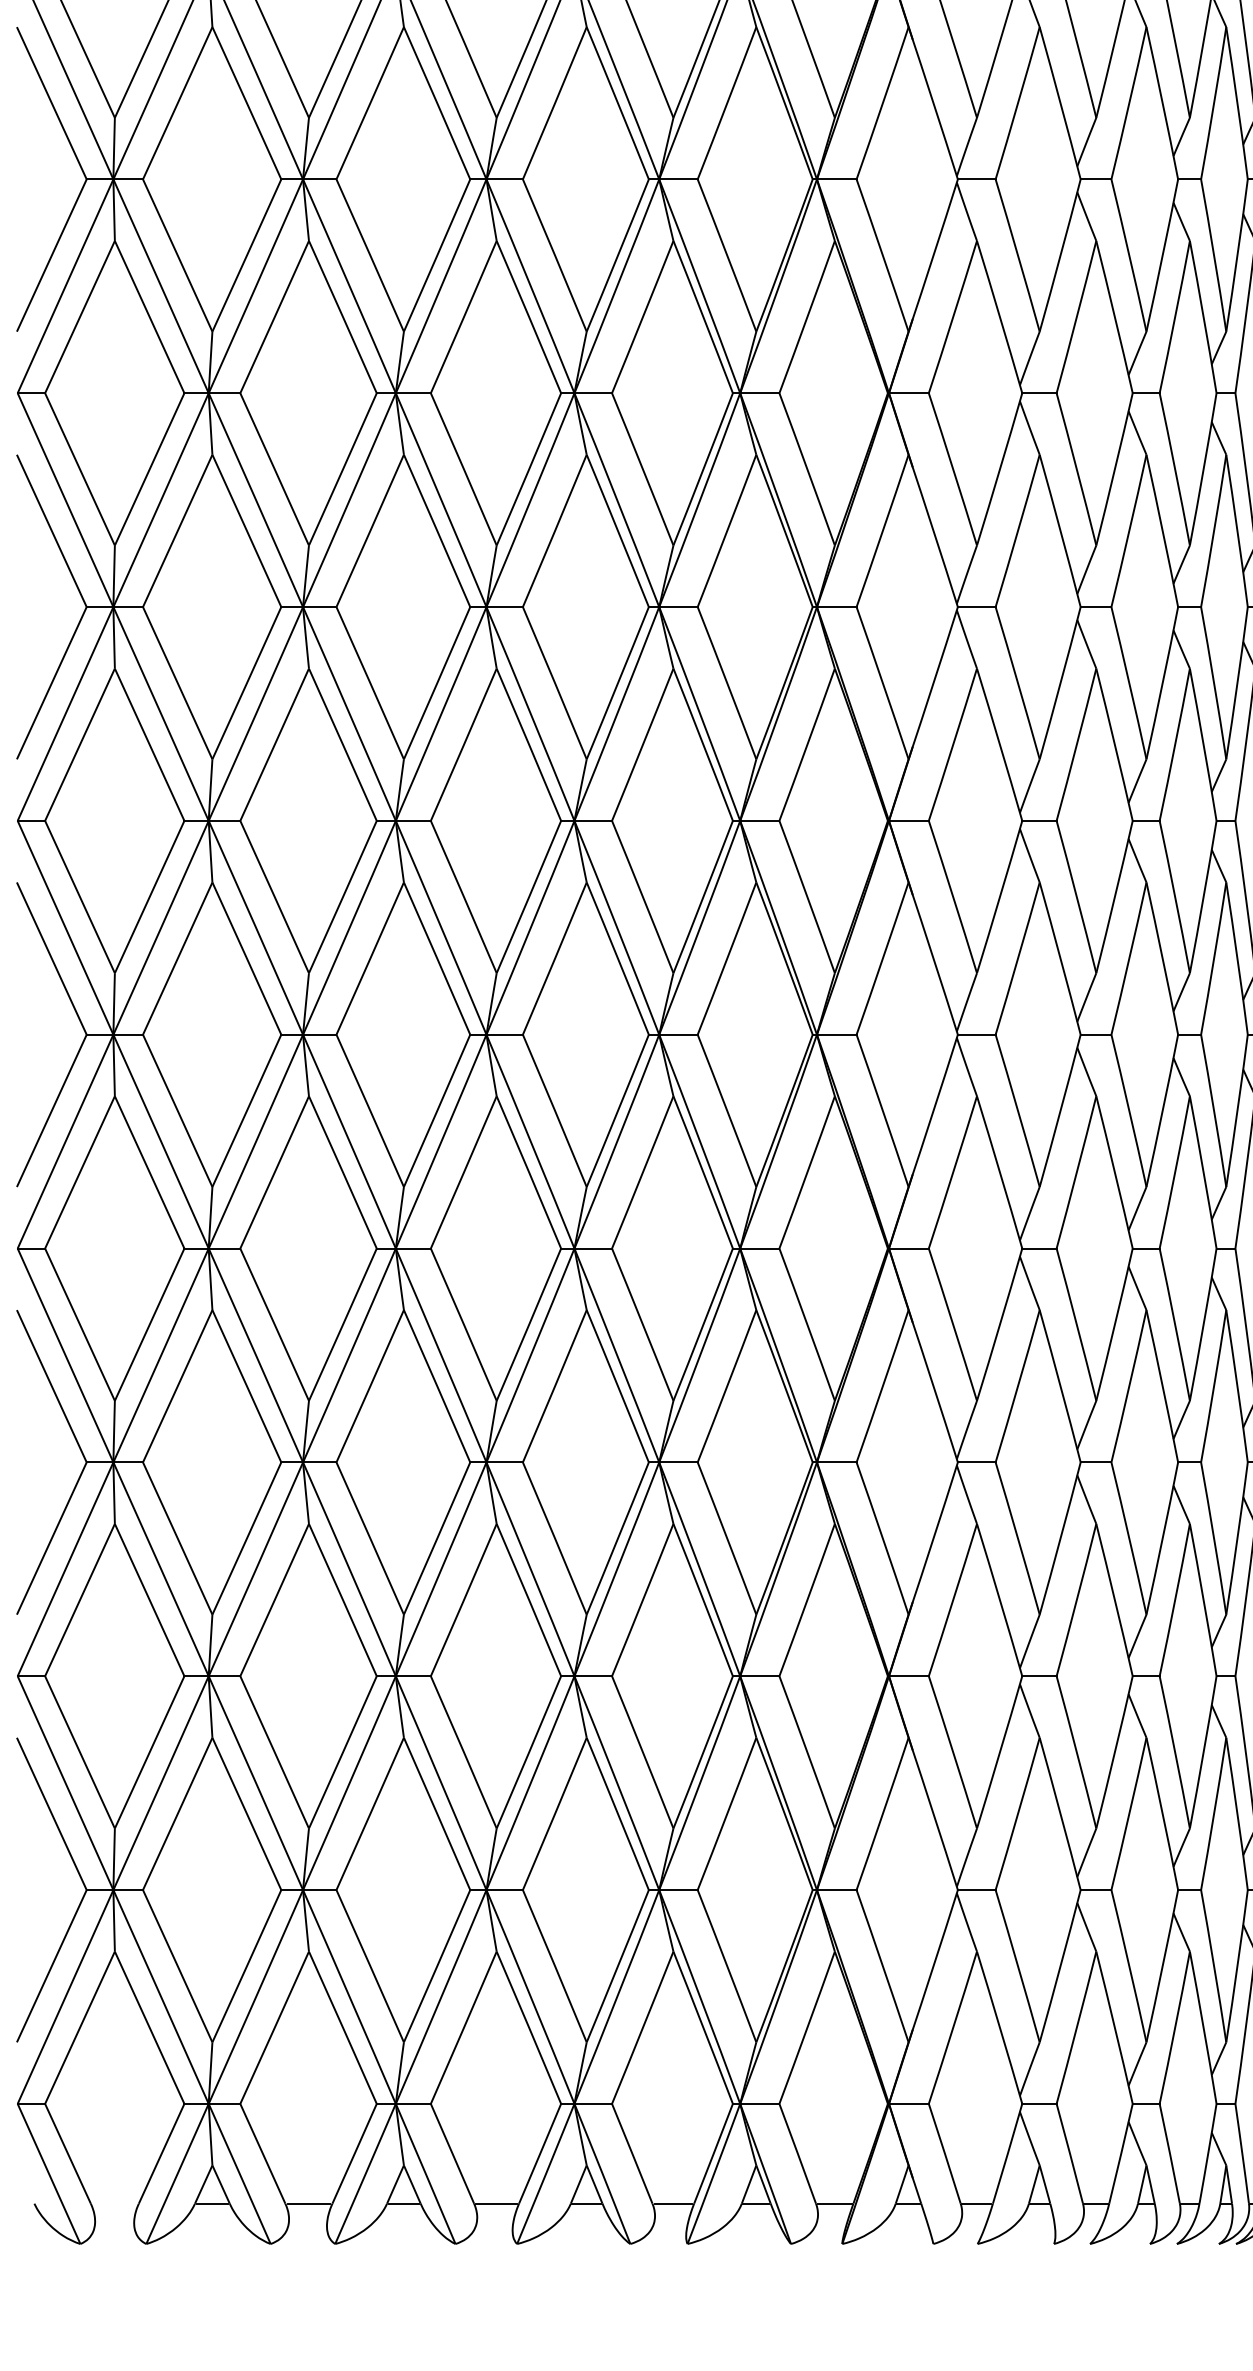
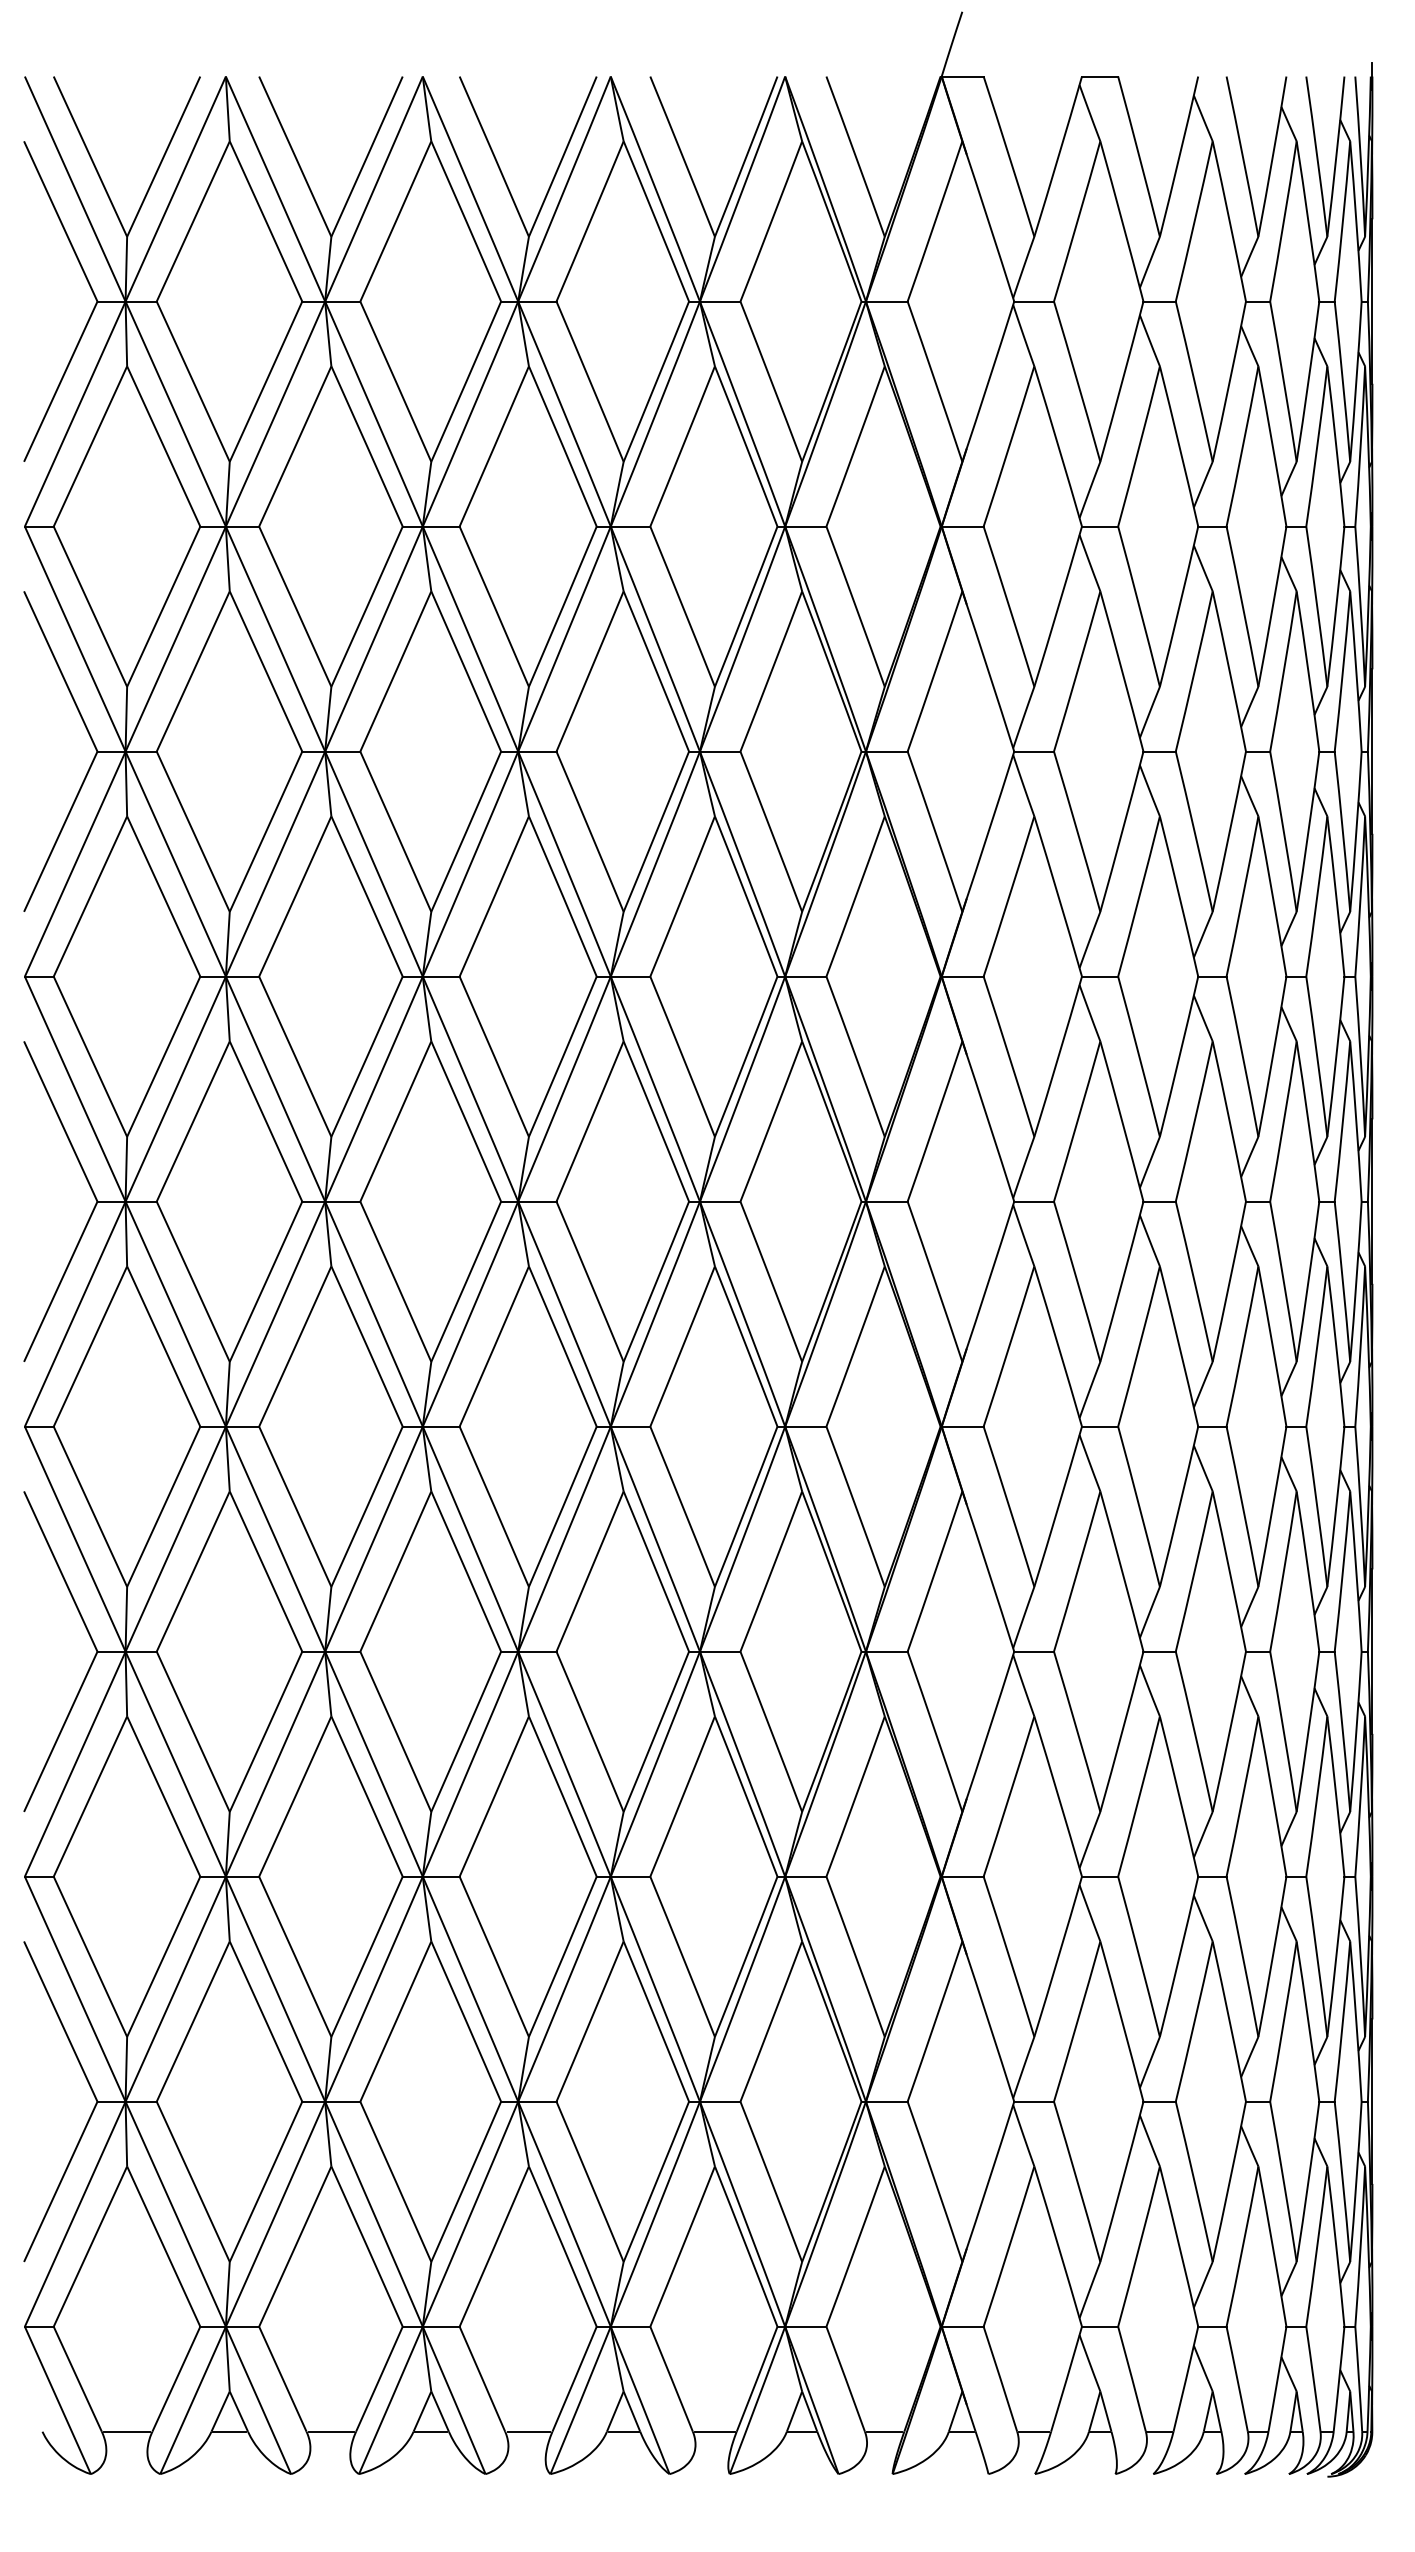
line: (114, 2203) -> (126, 2431), added

